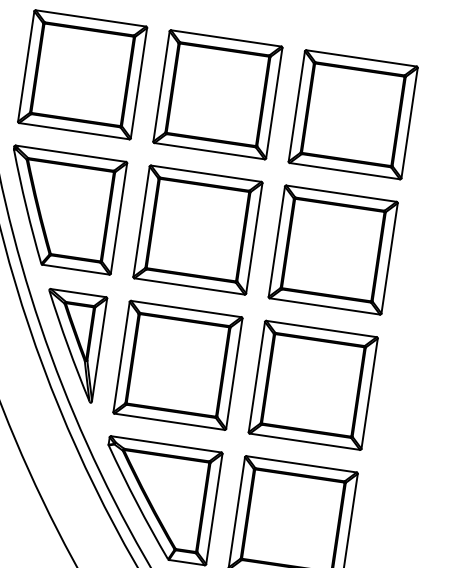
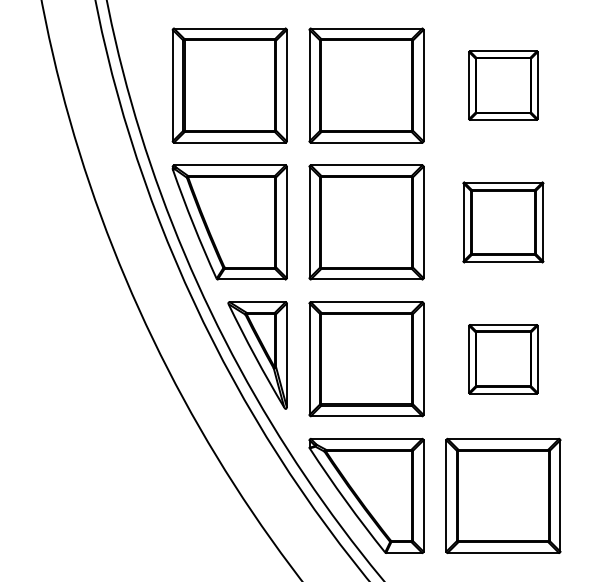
part: (353, 114) -> (503, 85), size x0.6
part: (333, 250) -> (503, 222), size x0.7
part: (313, 385) -> (503, 359), size x0.6

